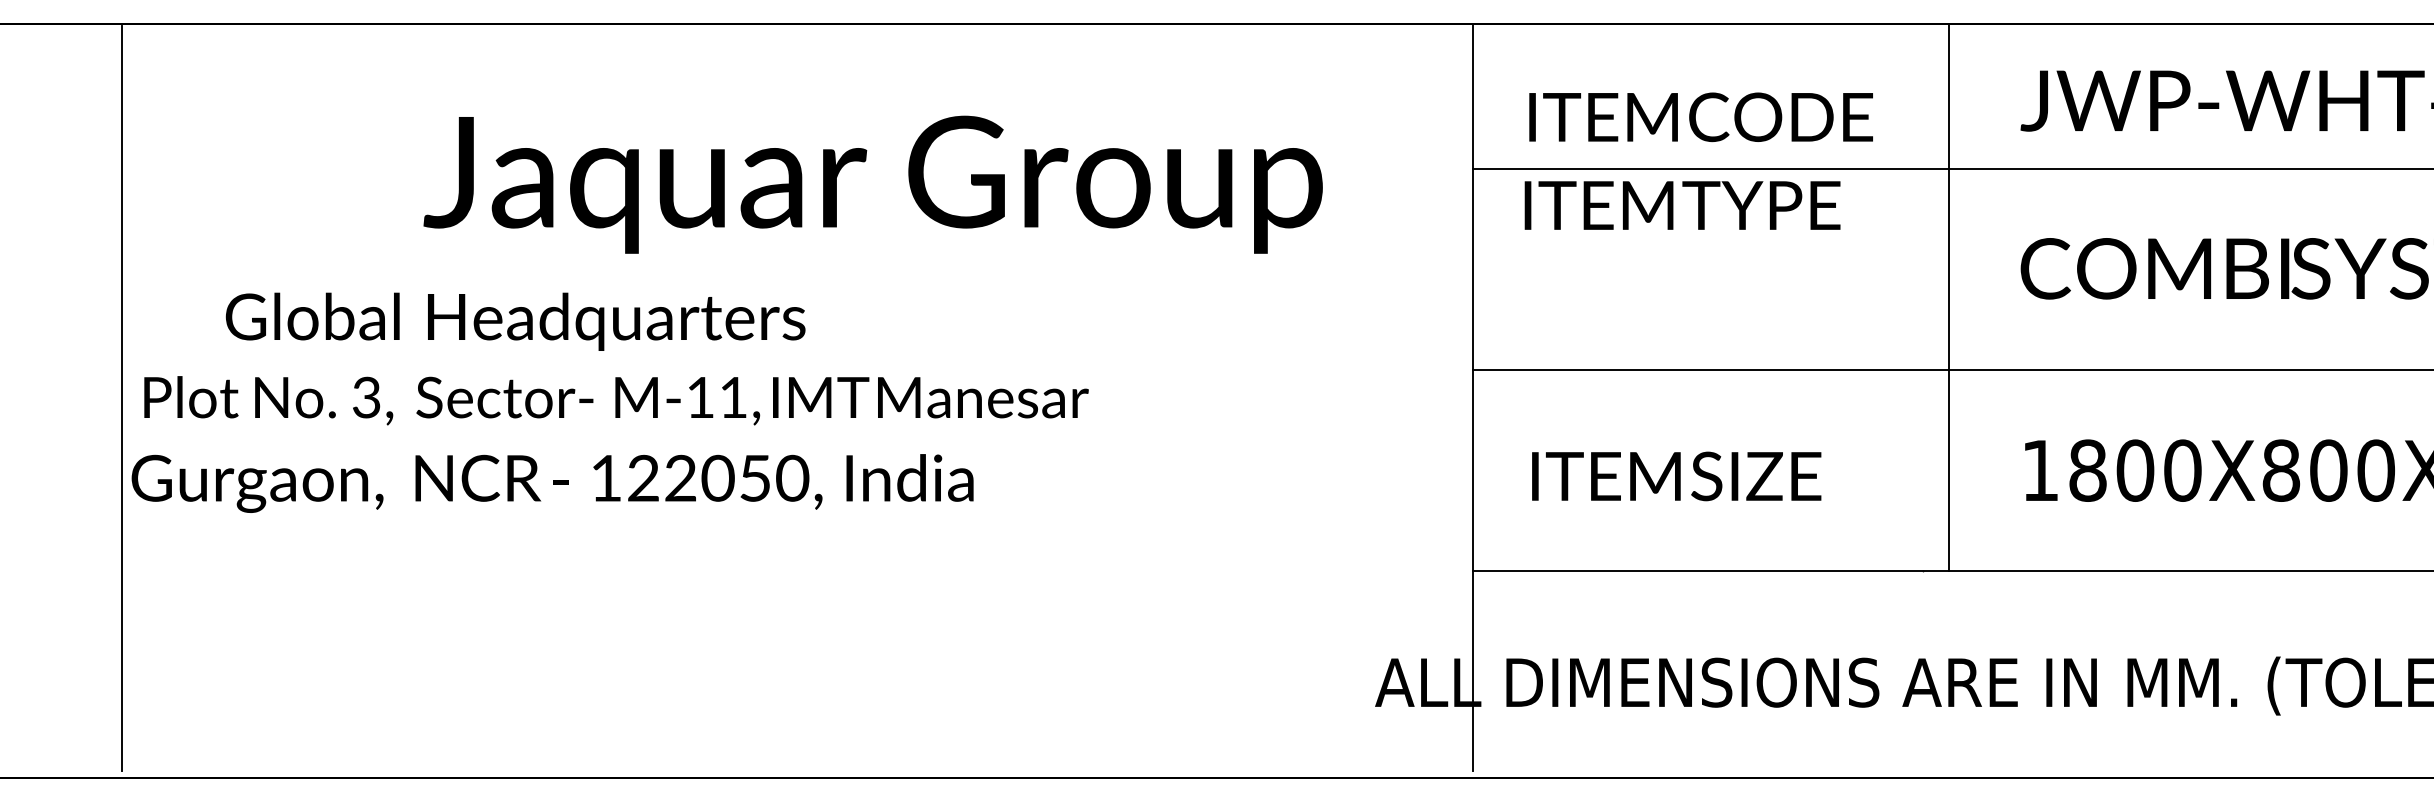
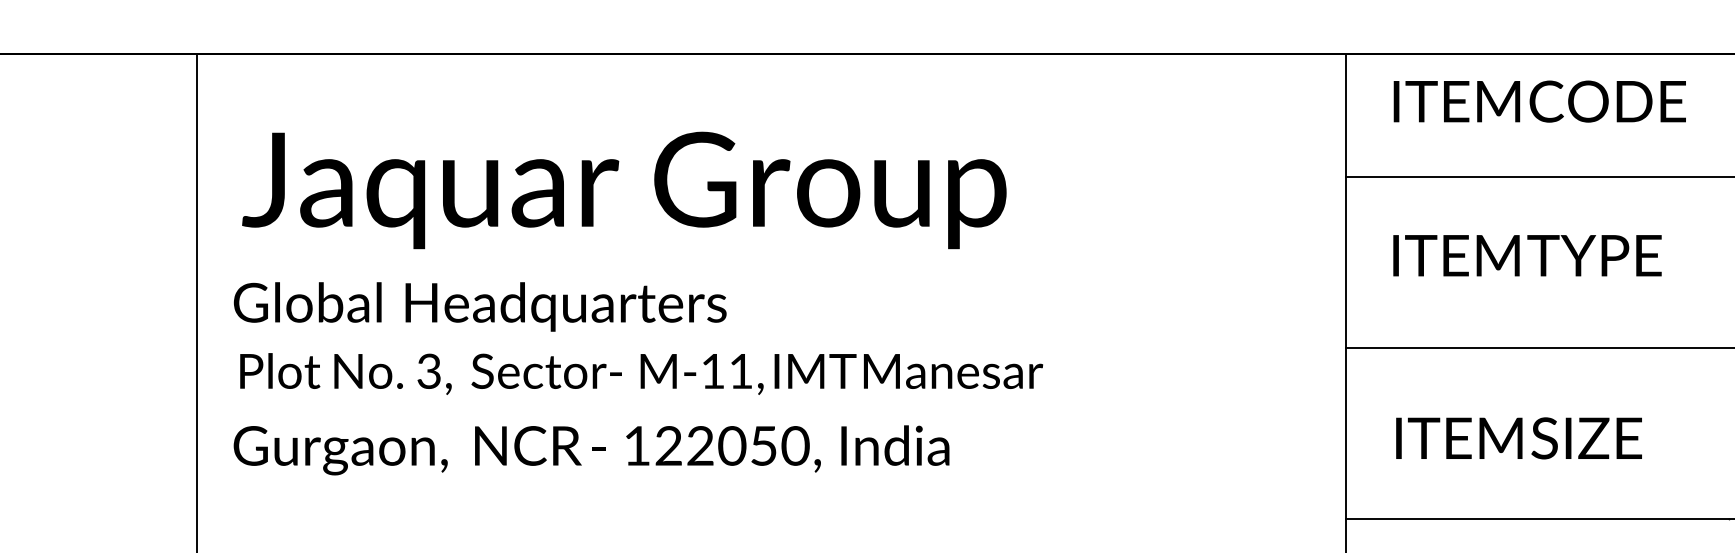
text: (1700, 117) -> (1539, 101), moved
text: (872, 184) -> (623, 190), moved
text: (1682, 205) -> (1527, 255), moved
text: (515, 321) -> (480, 306), moved
text: (616, 400) -> (641, 373), moved
text: (552, 483) -> (591, 450), moved

